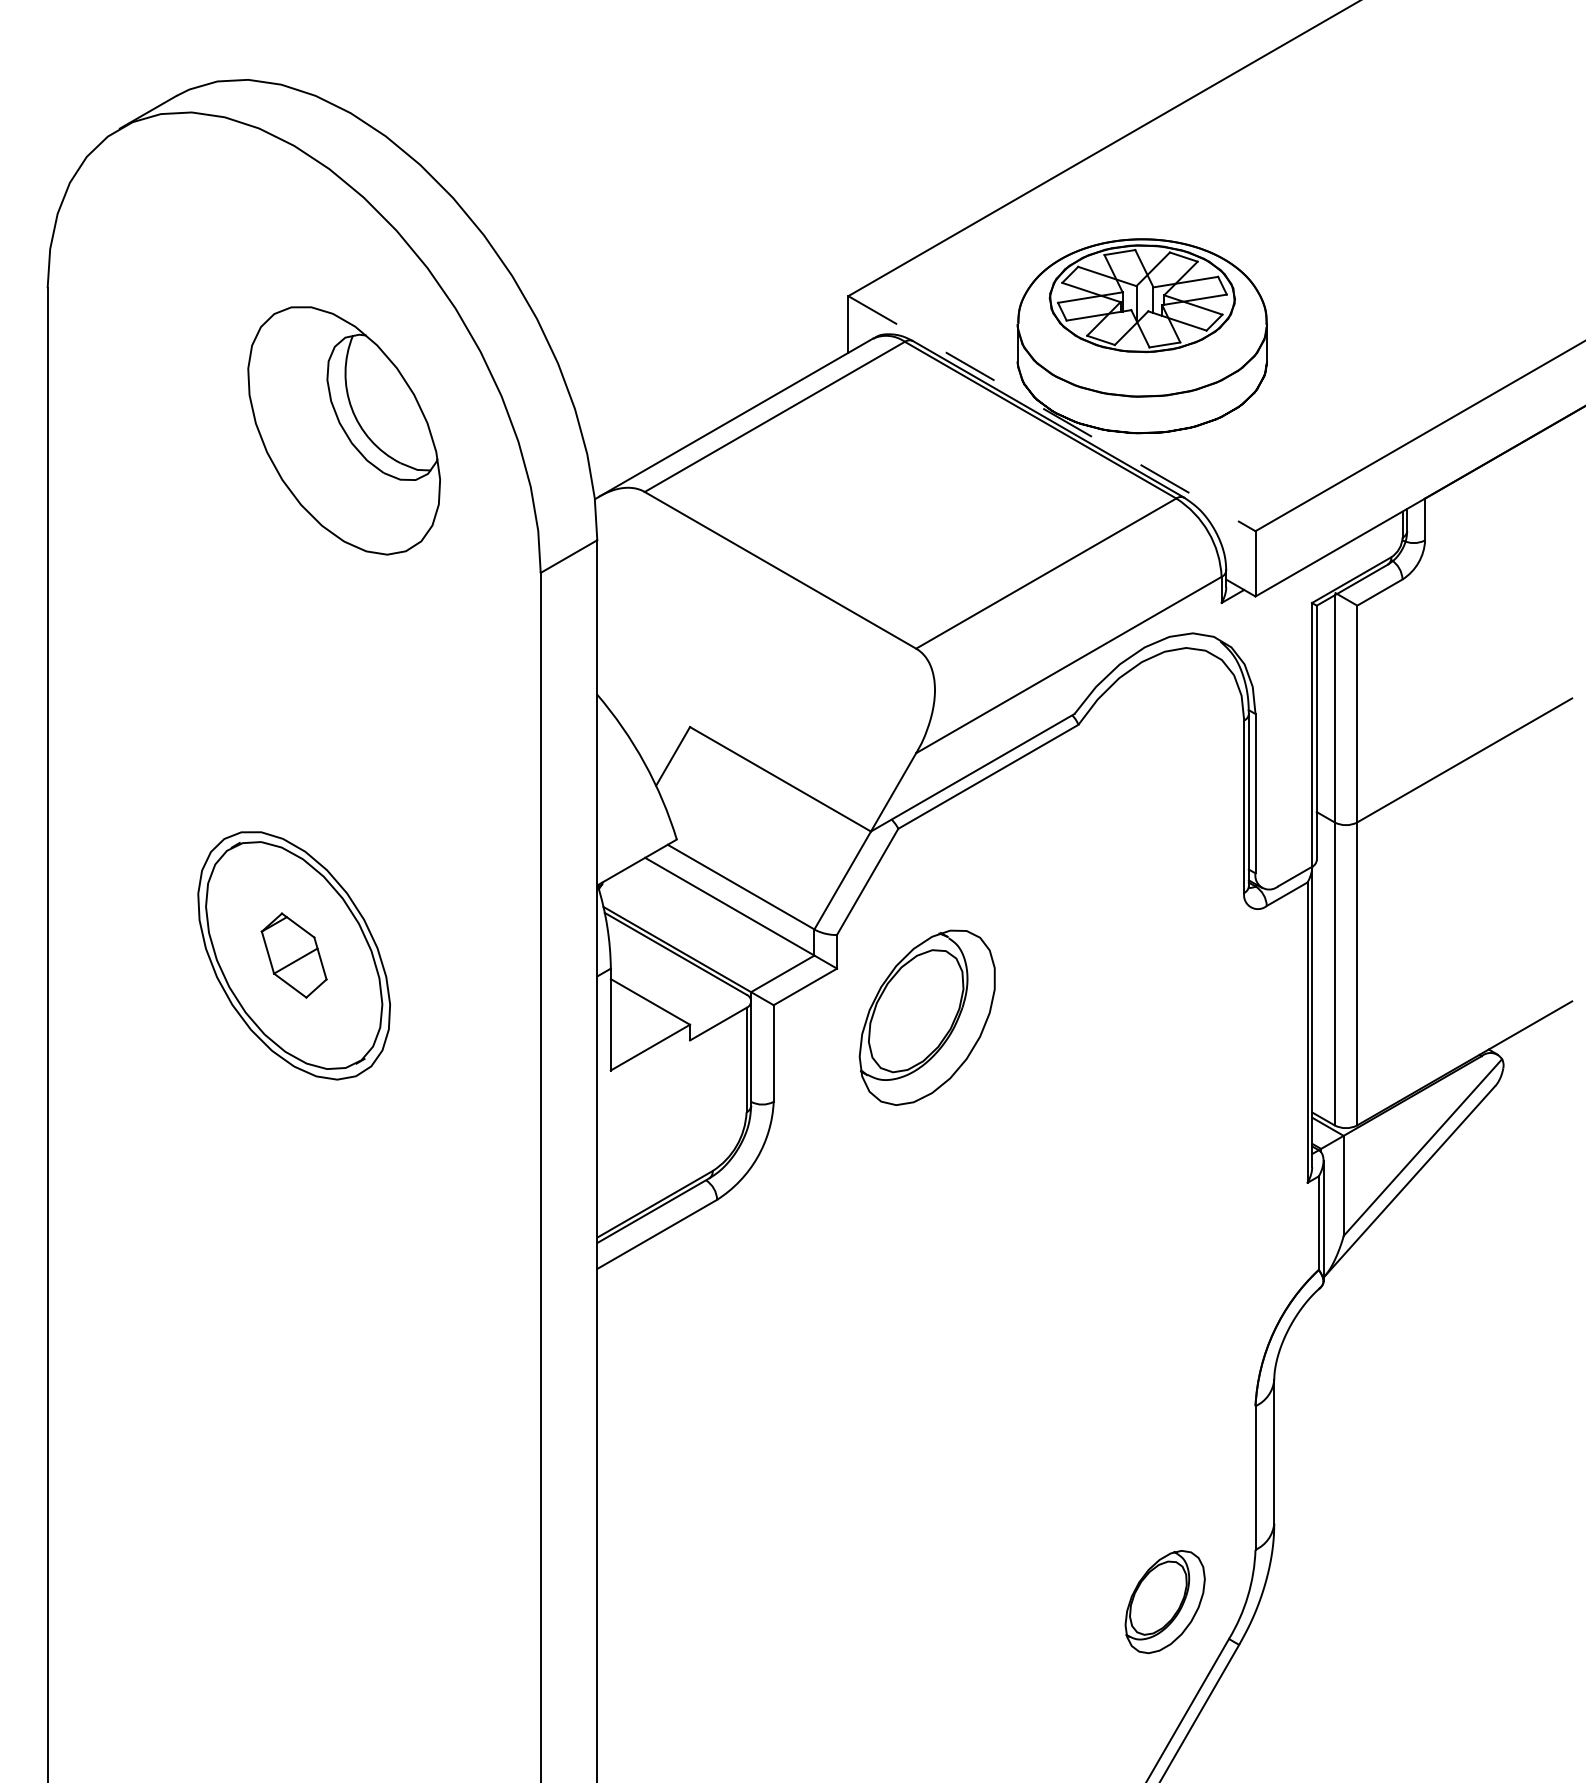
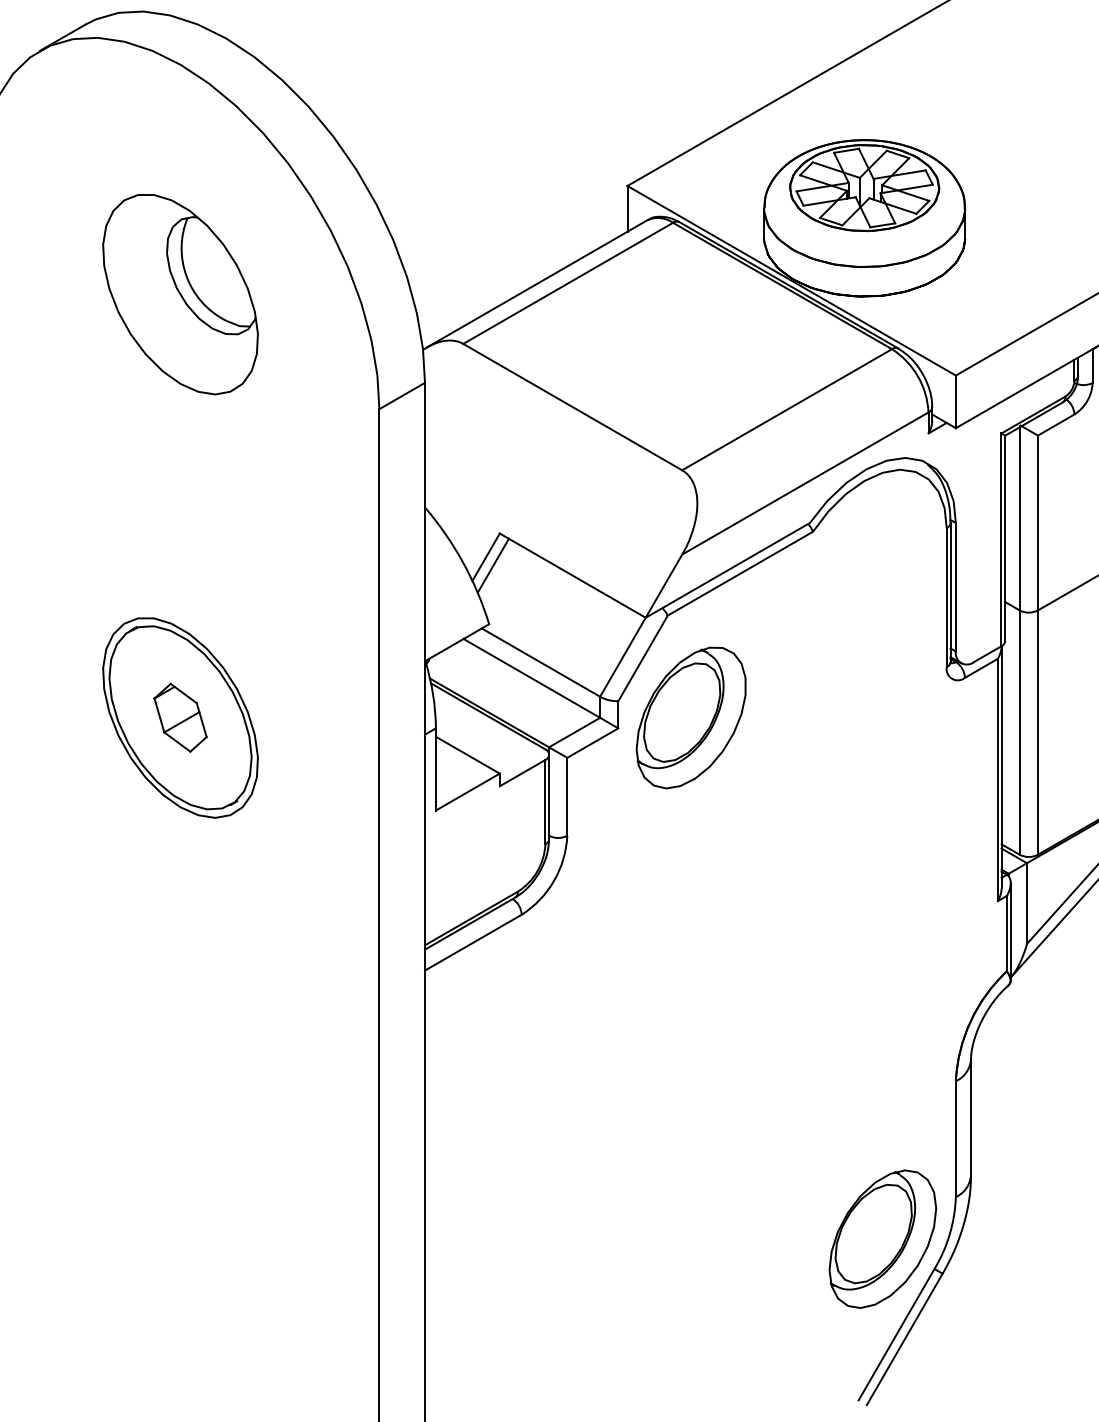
line: (1052, 413) -> (792, 280), dashed -> solid
part: (343, 430) -> (179, 294), moved
line: (681, 766) -> (492, 565), added
part: (926, 1017) -> (690, 717), moved
part: (1165, 1601) -> (883, 1238), size x1.67

